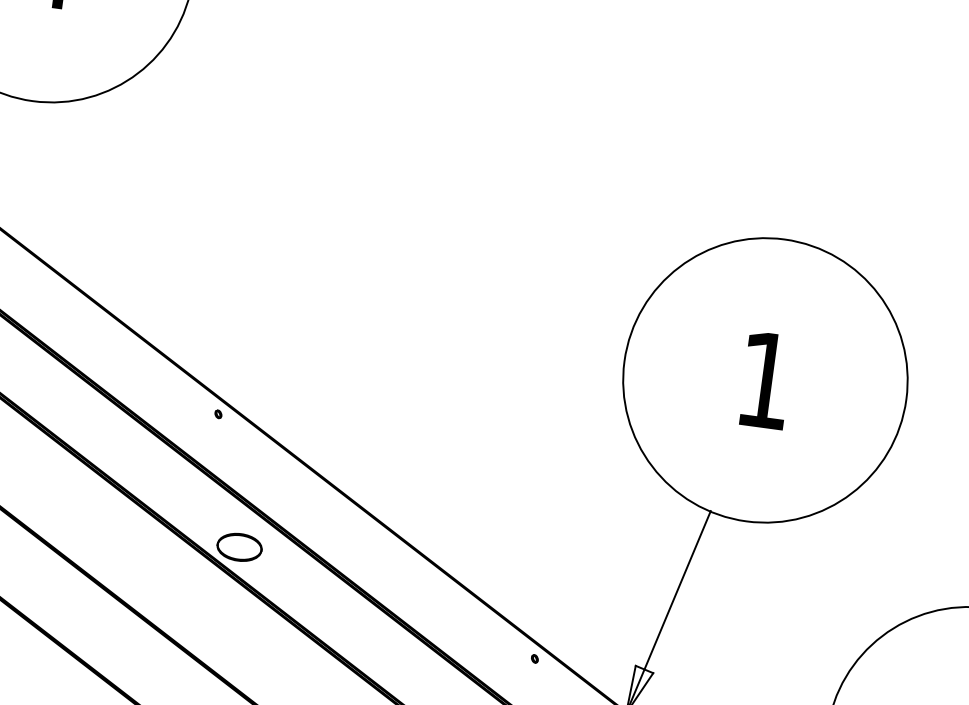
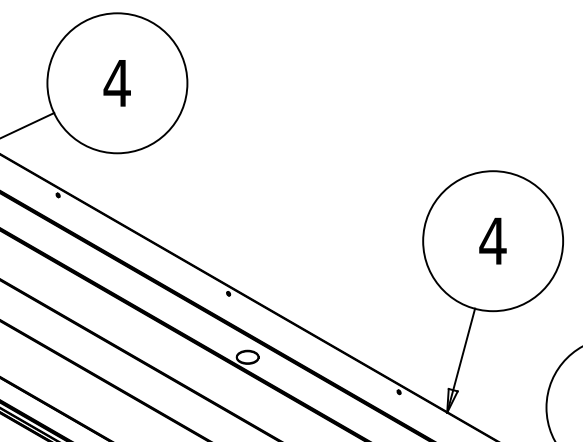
text: (764, 378) -> (492, 240), 1 -> 4

